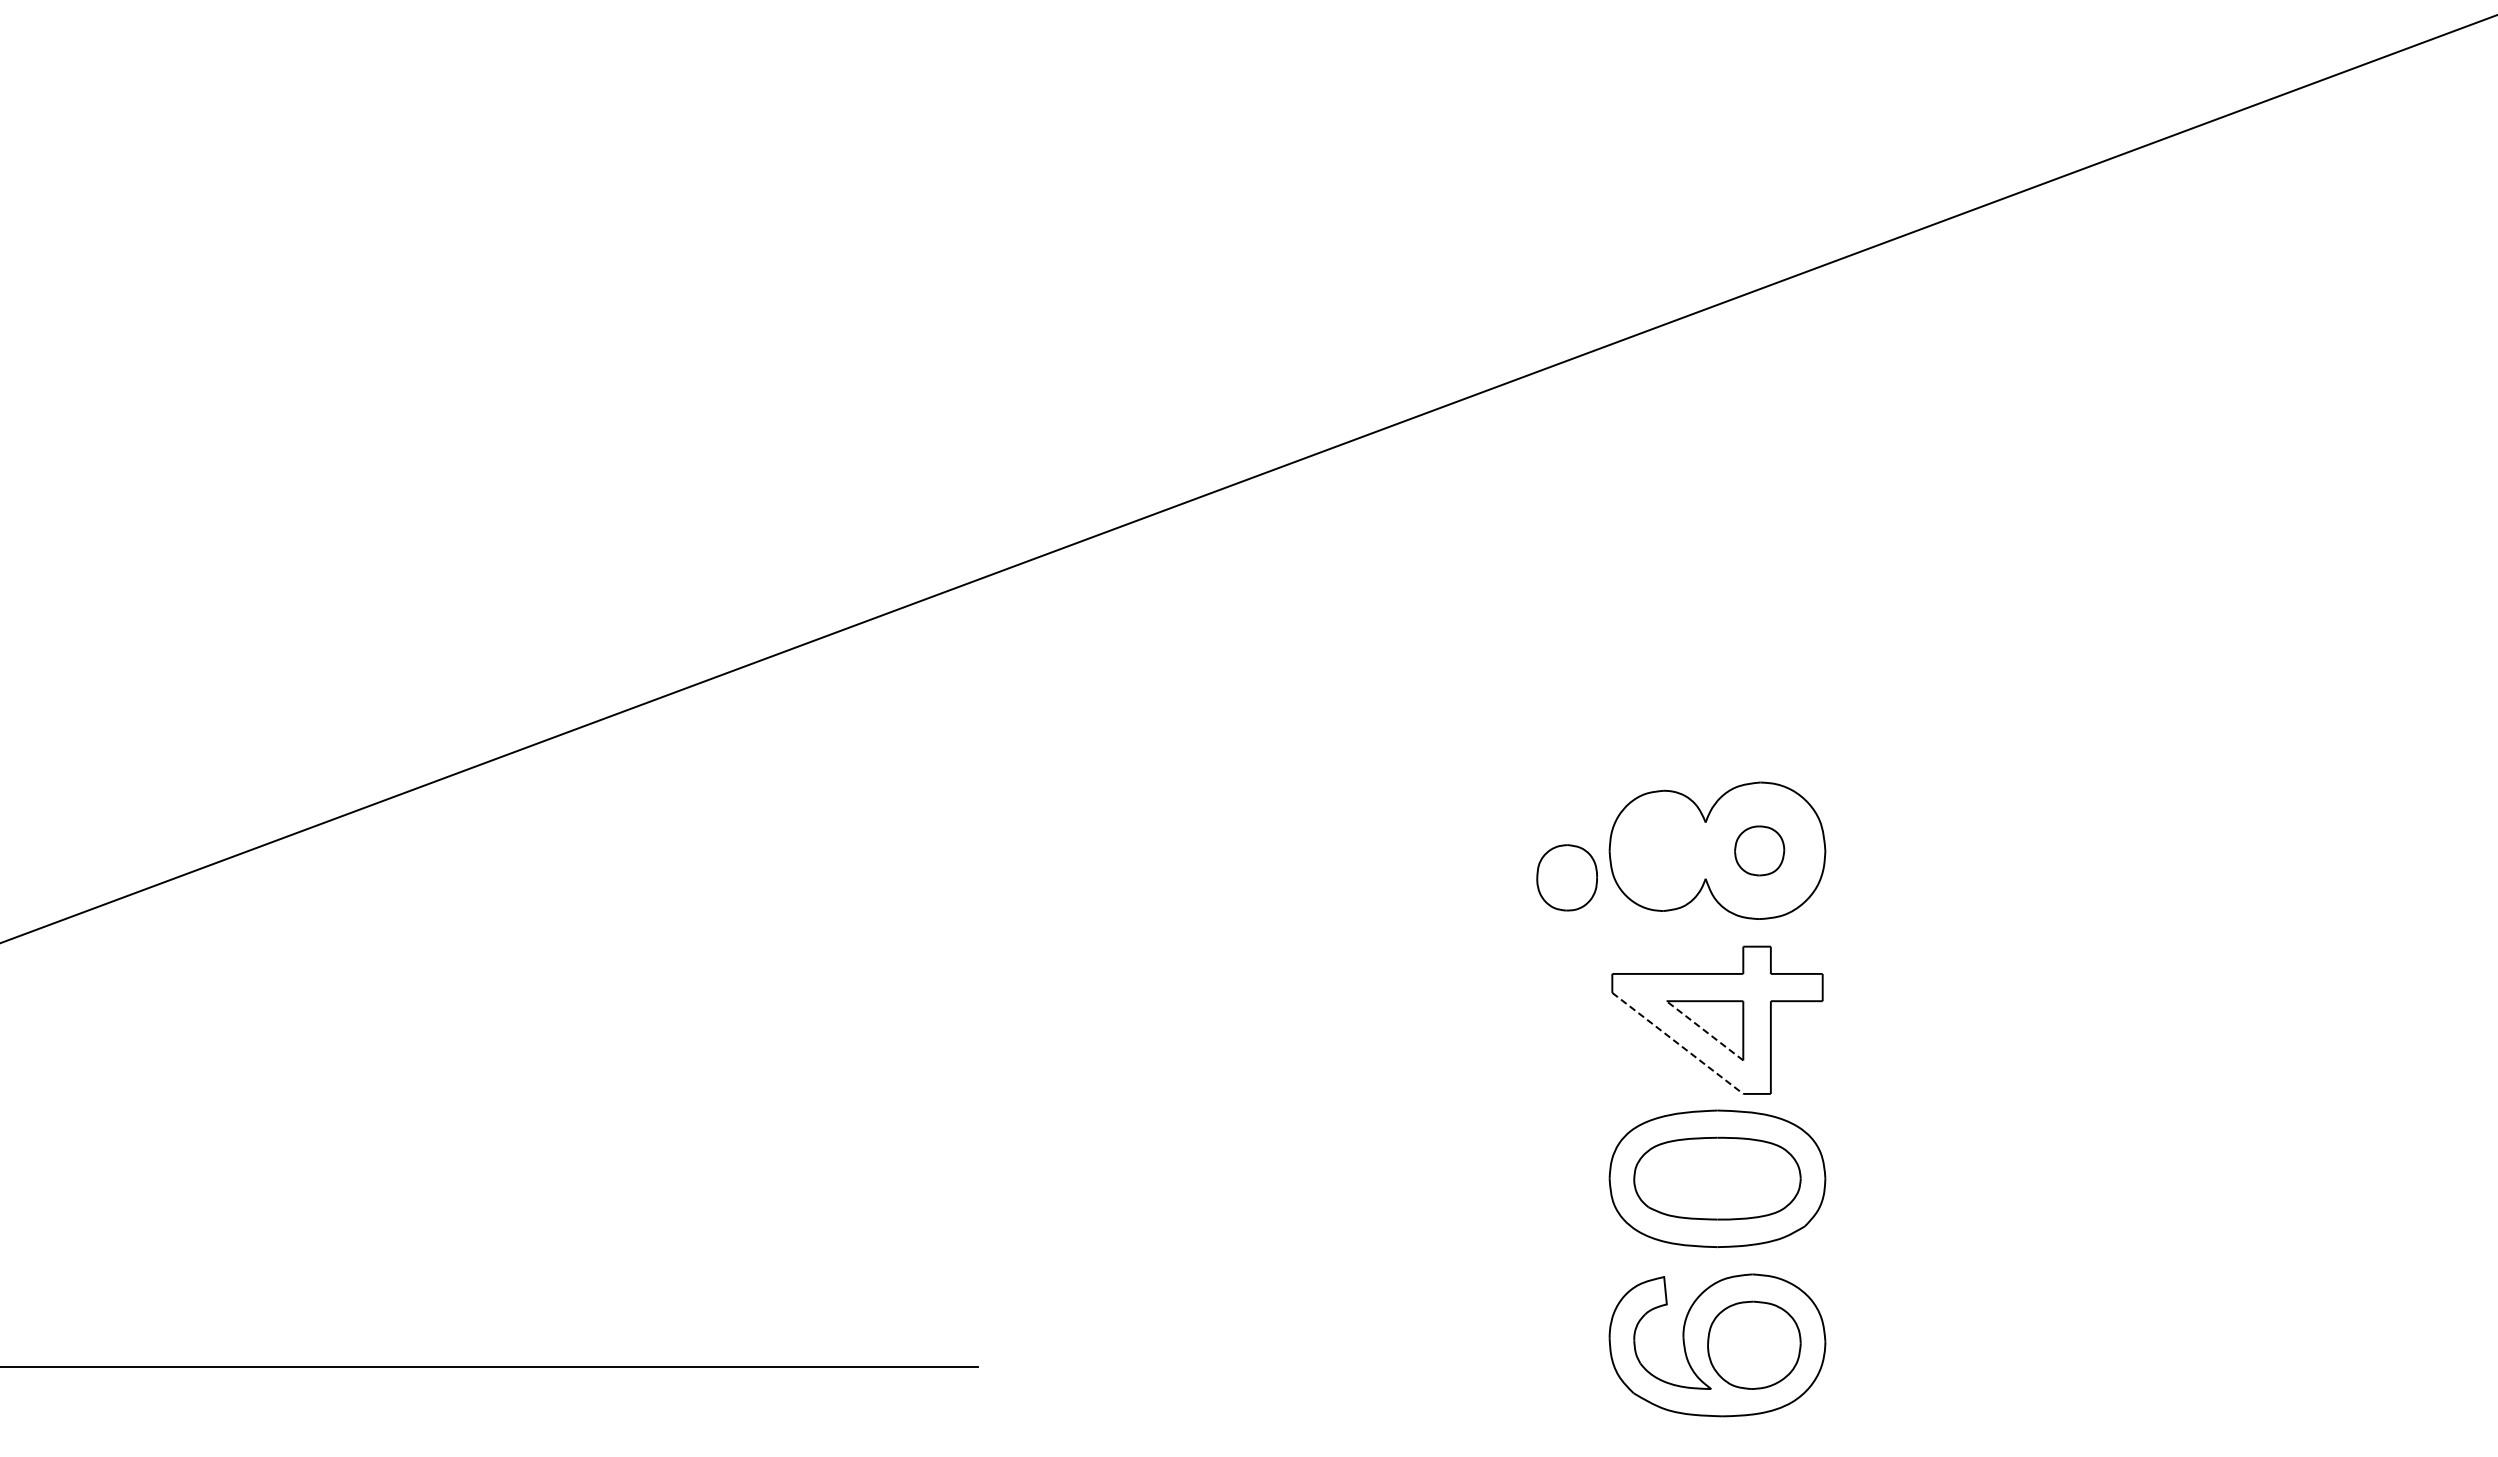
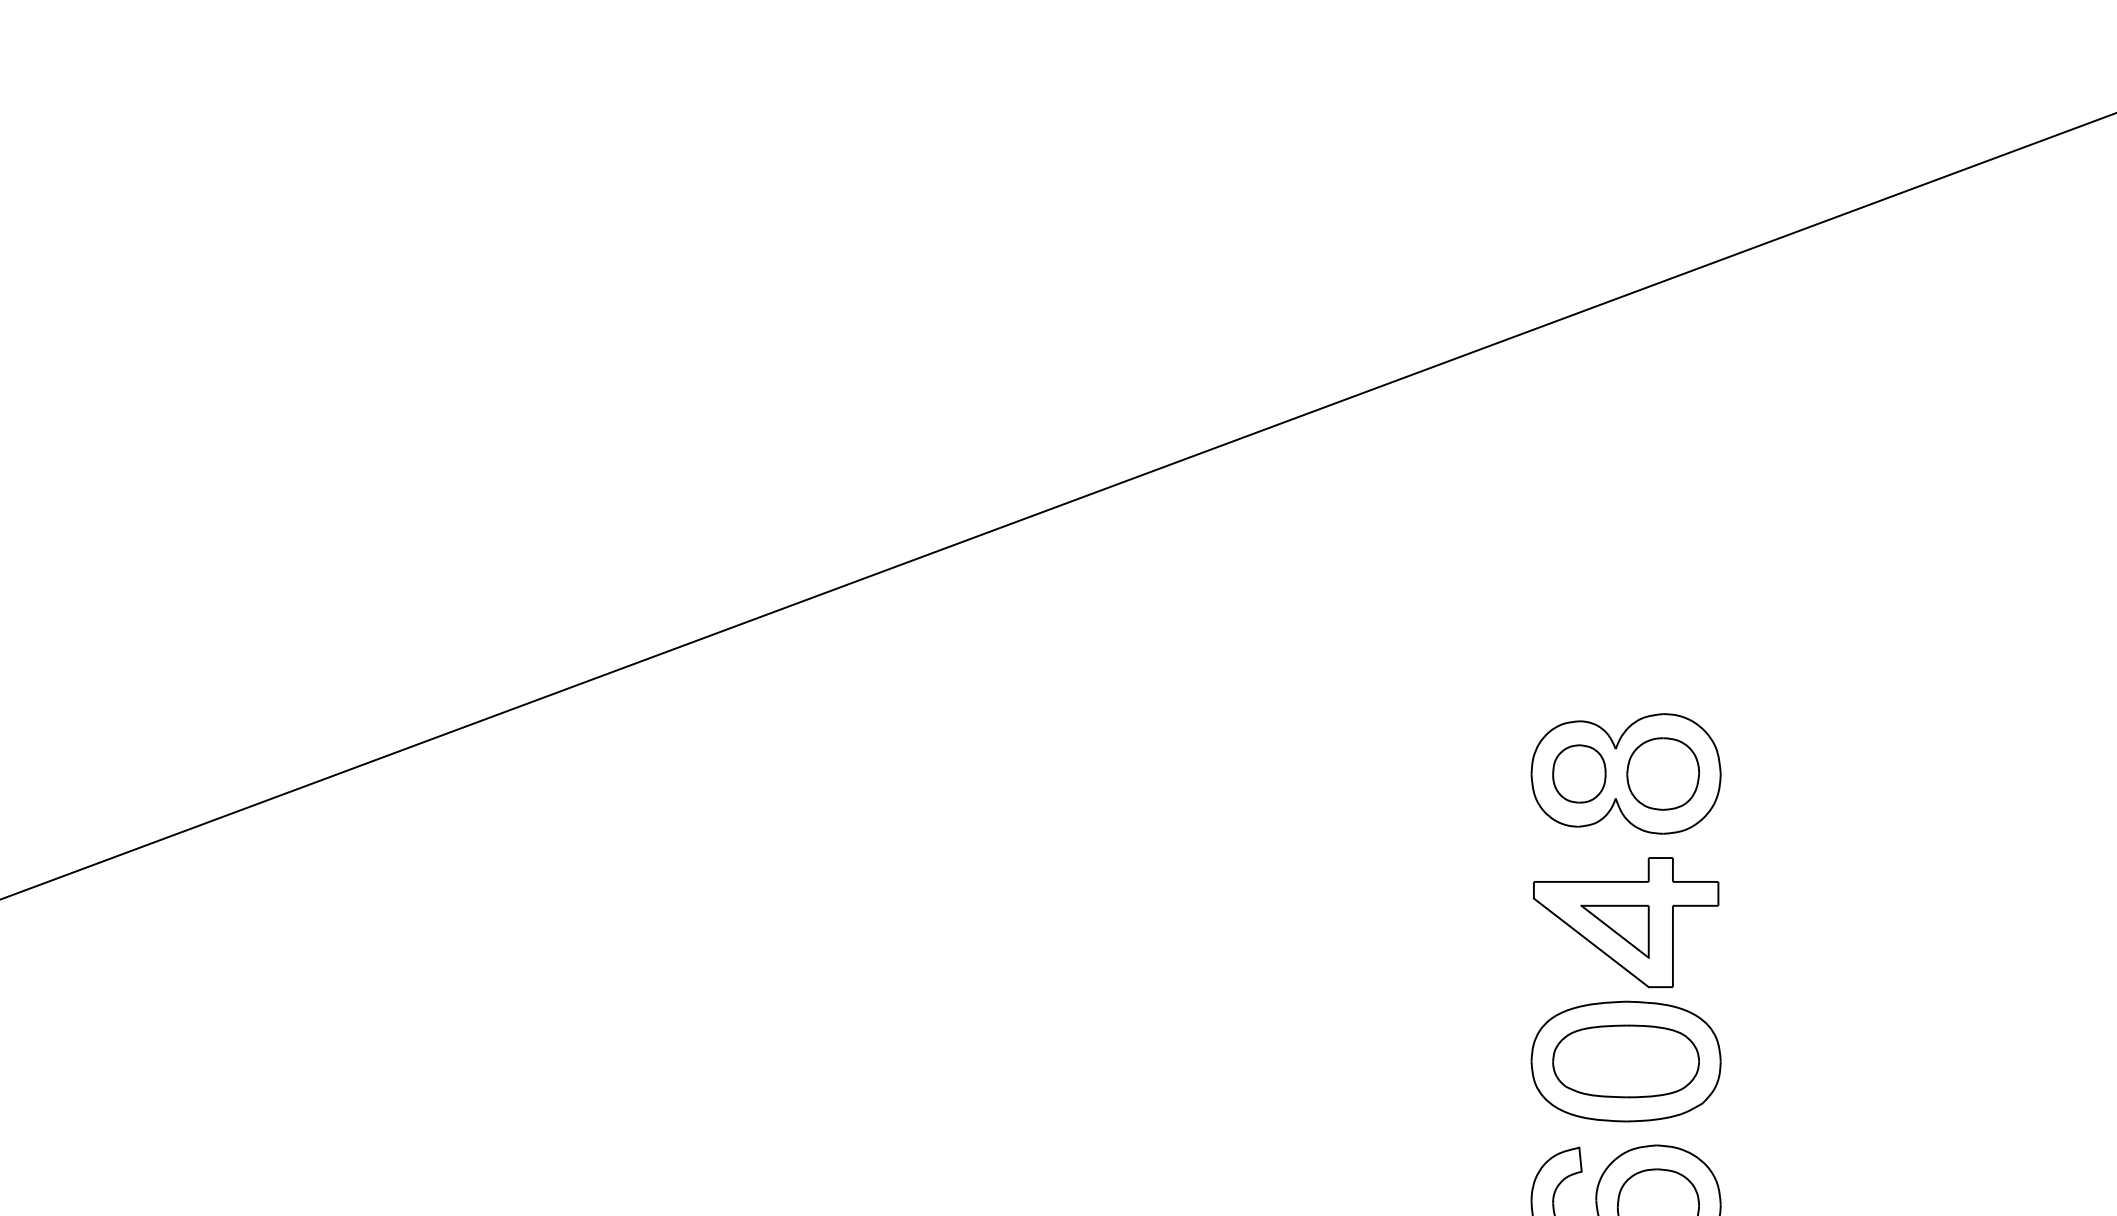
part: (1759, 850) -> (1662, 773), size x1.67
part: (1566, 877) -> (1578, 773), moved
line: (1704, 1030) -> (1614, 931), dashed -> solid
line: (1677, 1043) -> (1591, 942), dashed -> solid

